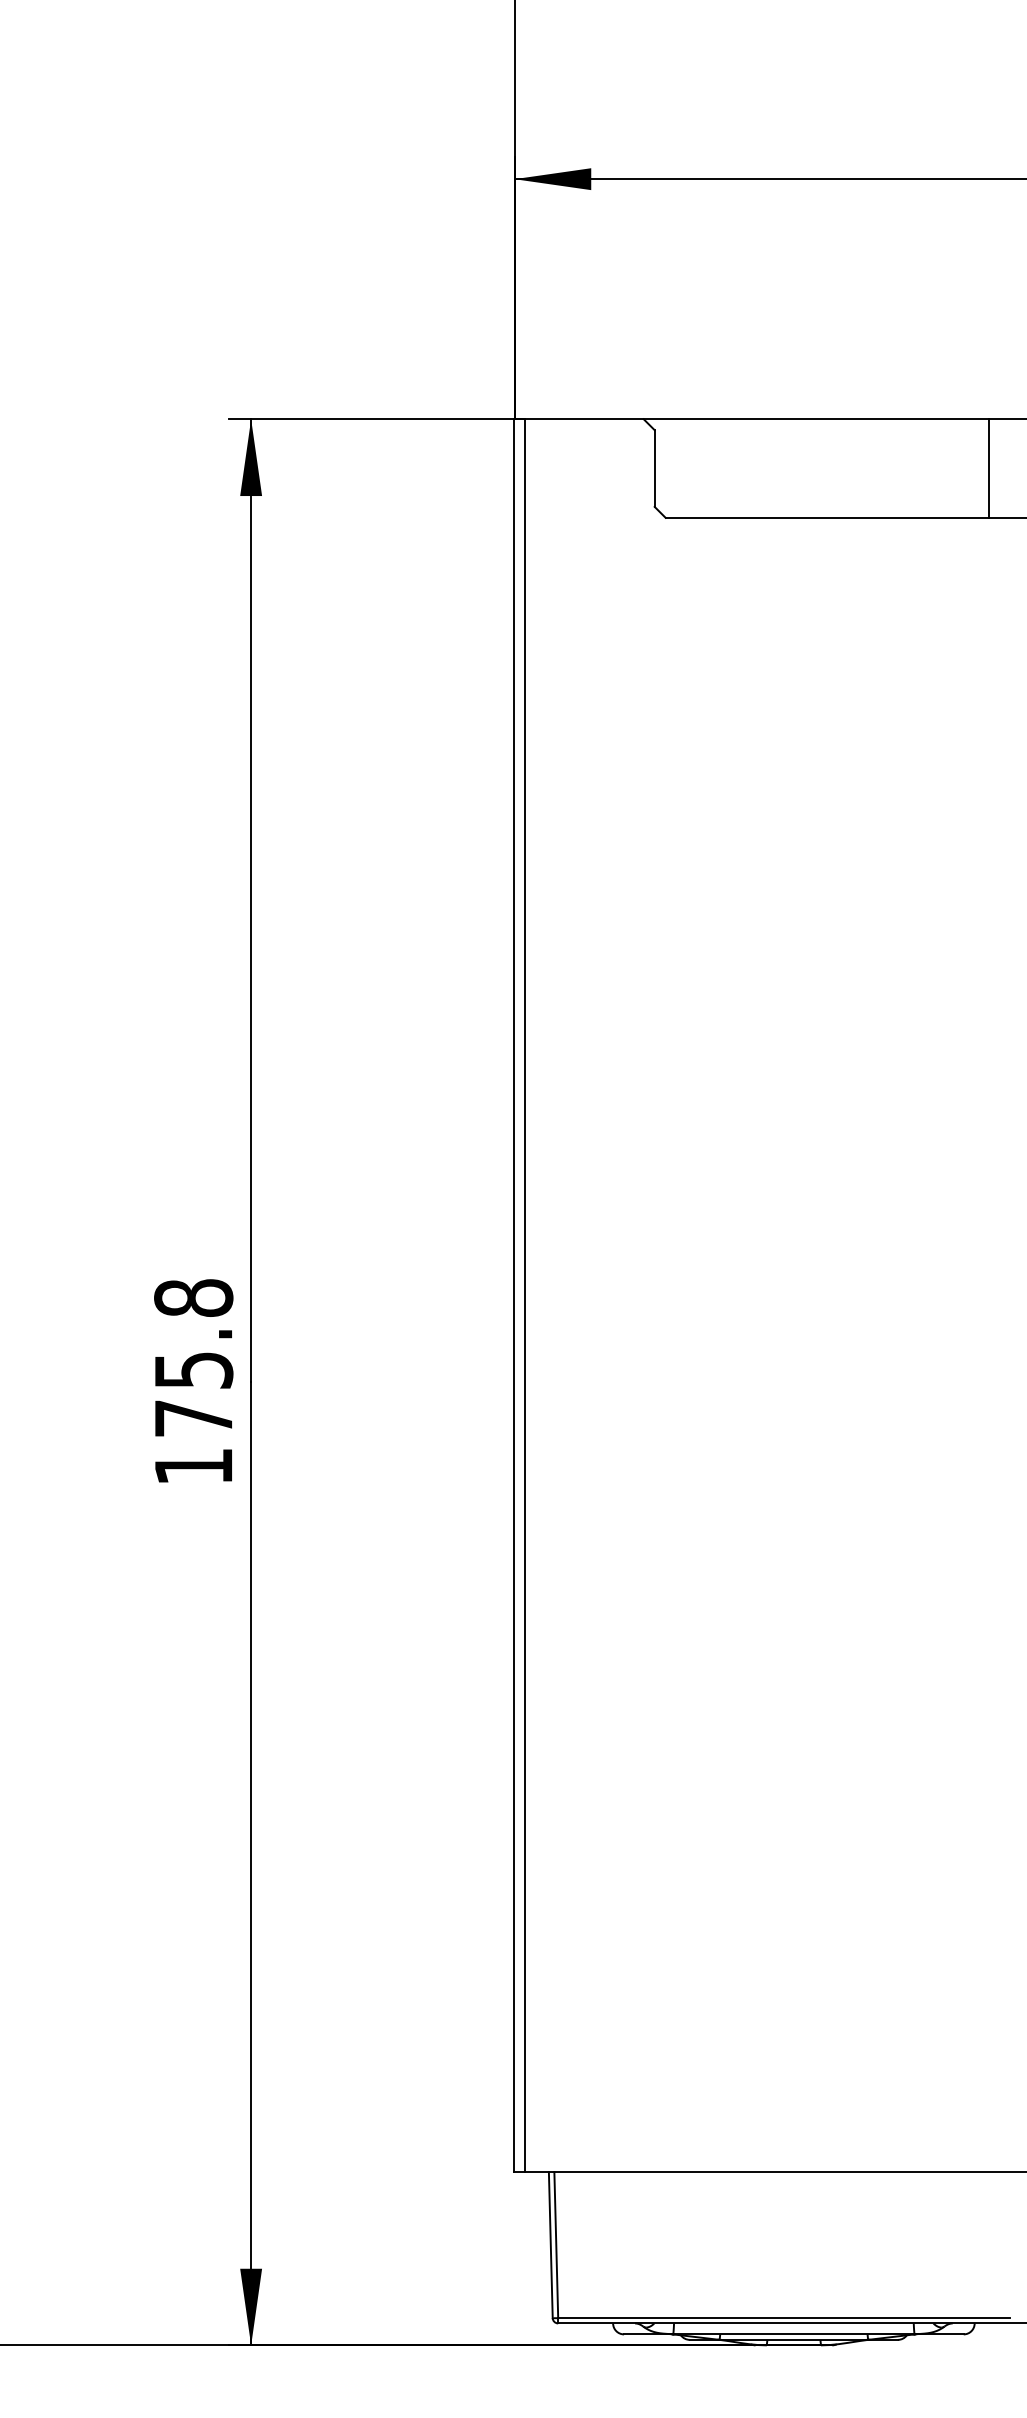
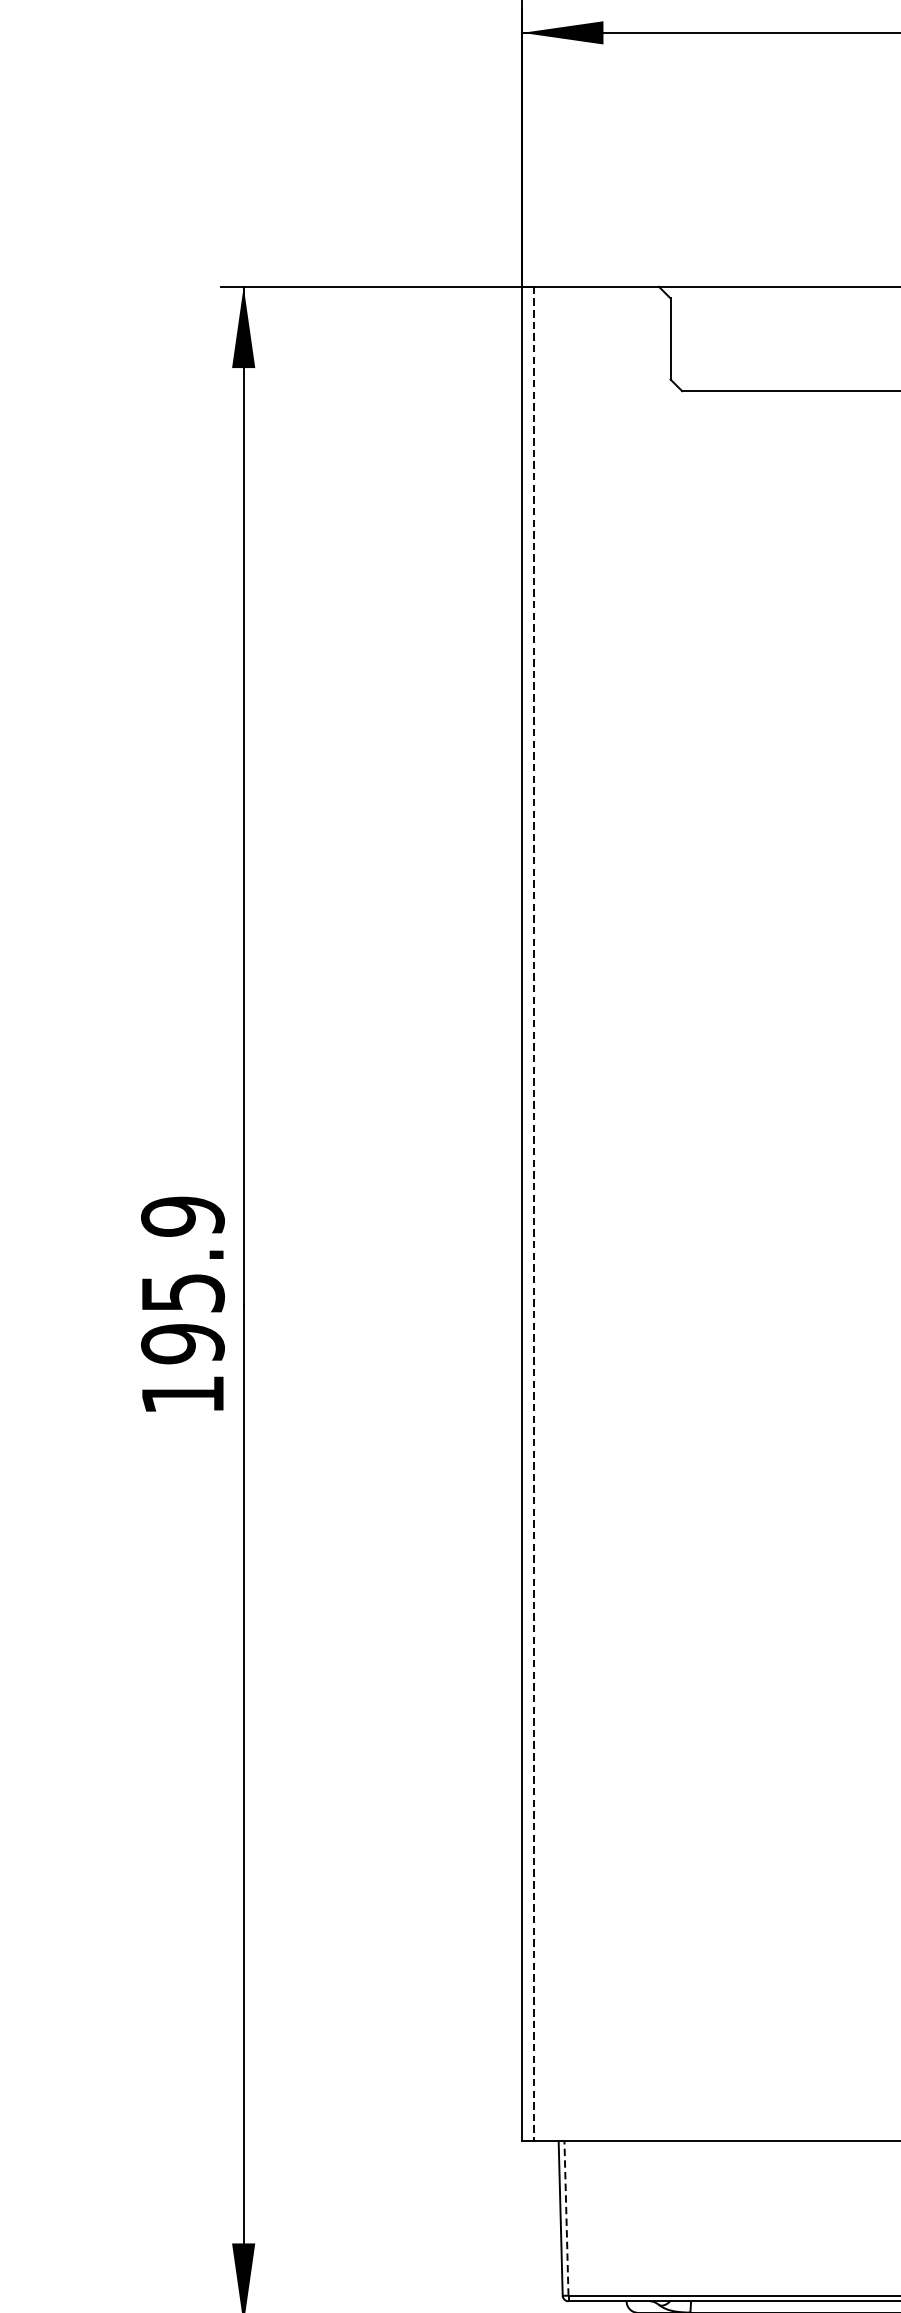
line: (525, 1296) -> (533, 1214), solid -> dashed
text: (193, 1358) -> (182, 1280), 175.8 -> 195.9
line: (556, 2245) -> (566, 2218), solid -> dashed

